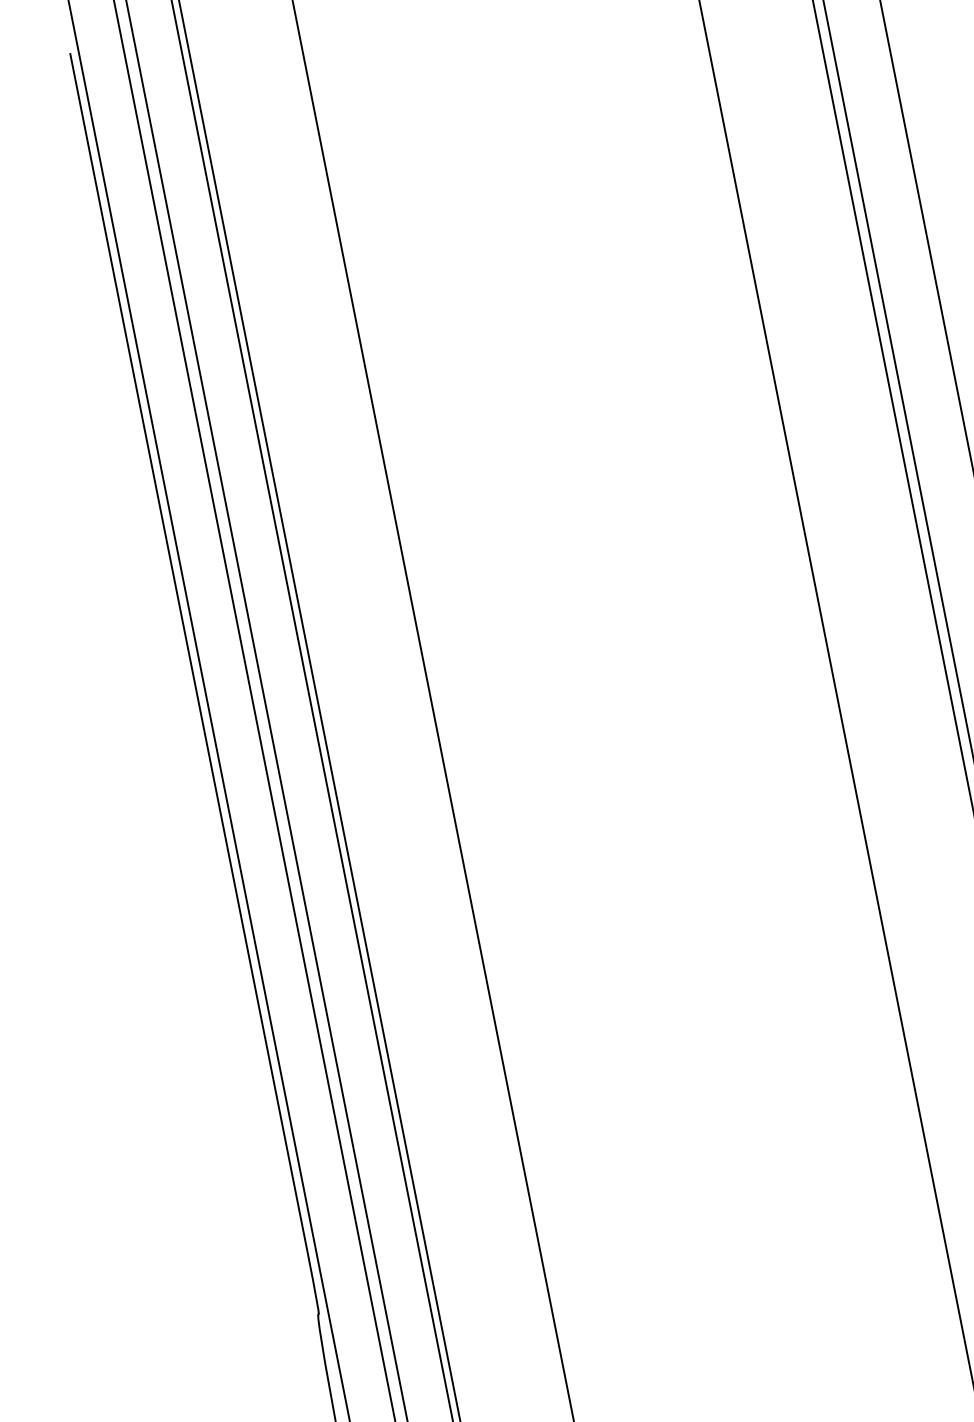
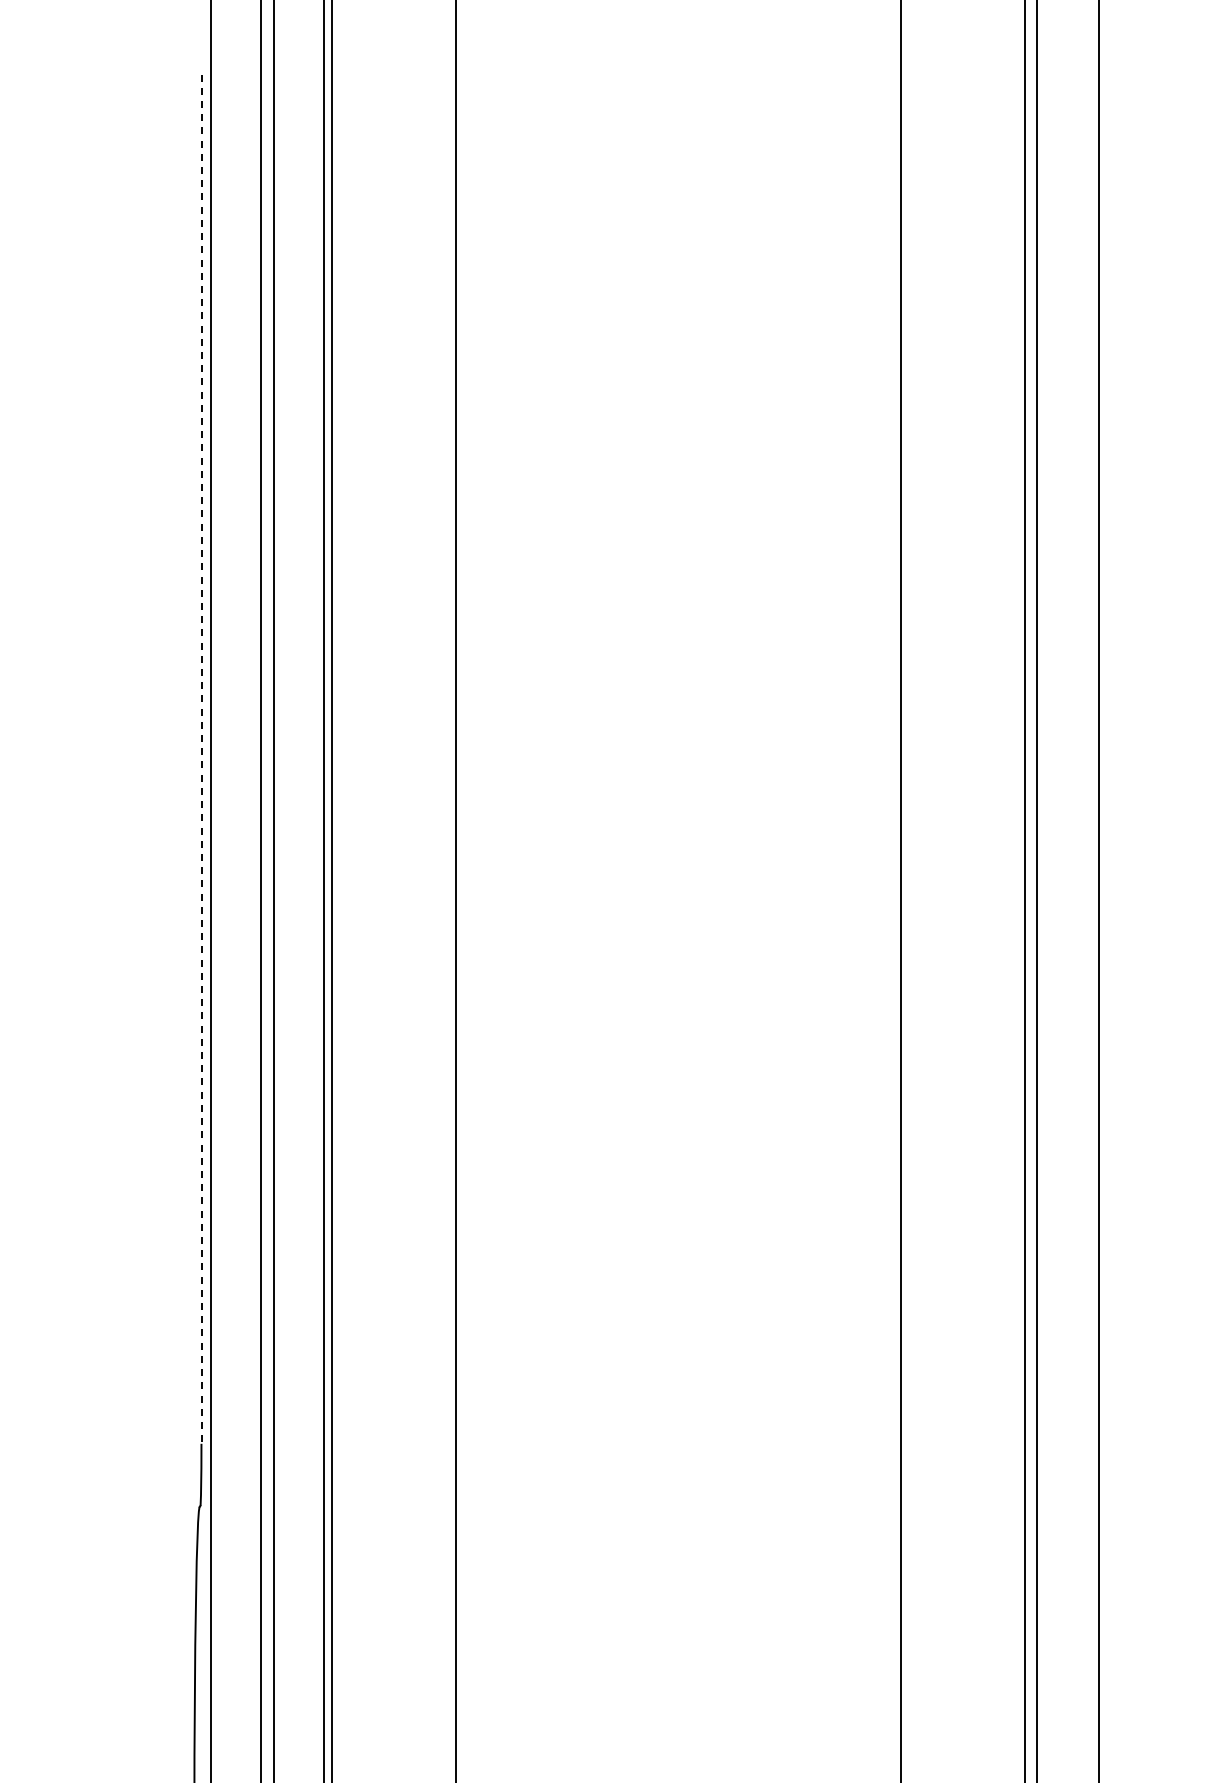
line: (189, 656) -> (201, 759), solid -> dashed

